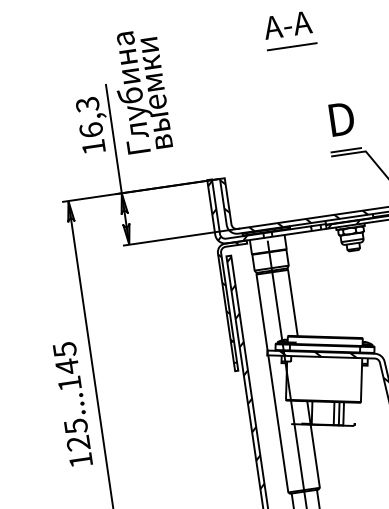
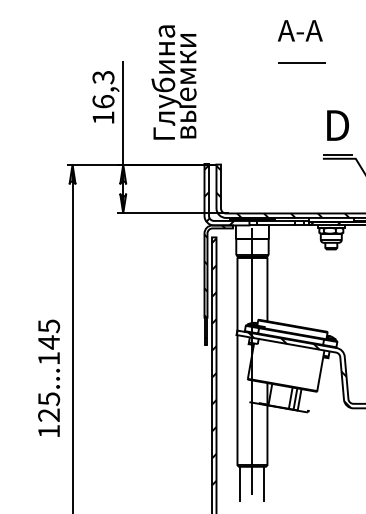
line: (292, 45) -> (301, 62), moved
text: (140, 91) -> (173, 82), moved
text: (73, 403) -> (49, 377), moved

